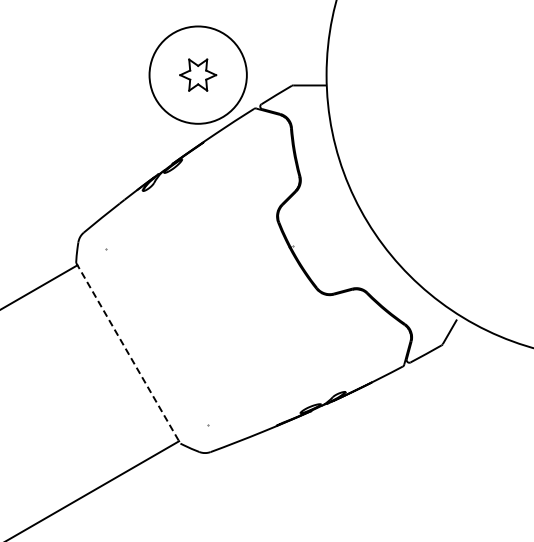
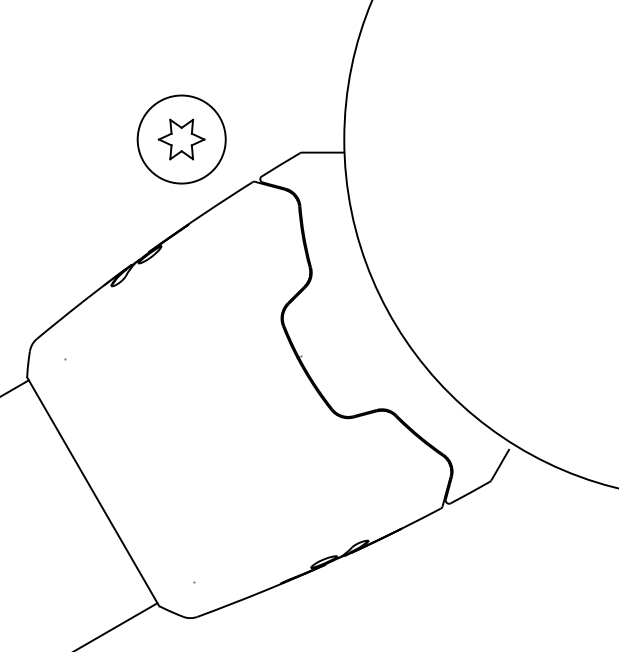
circle: (197, 74) -> (180, 138), size x0.71
line: (128, 353) -> (93, 492), dashed -> solid

